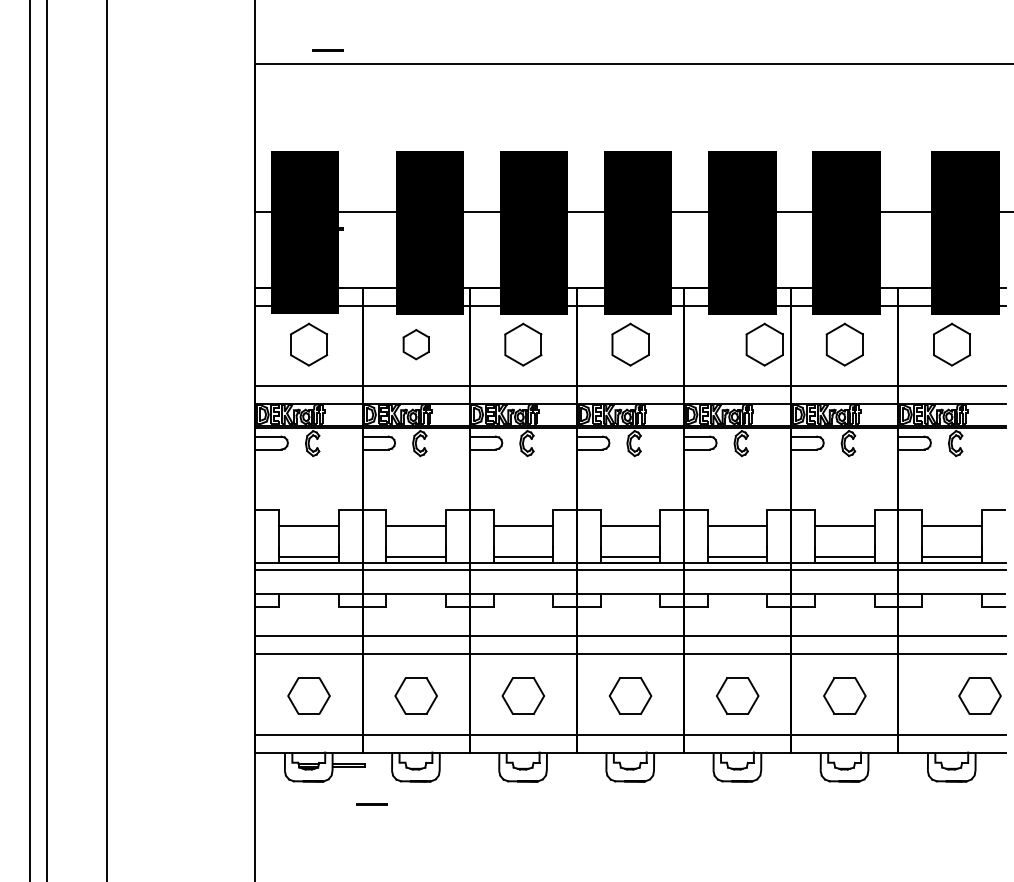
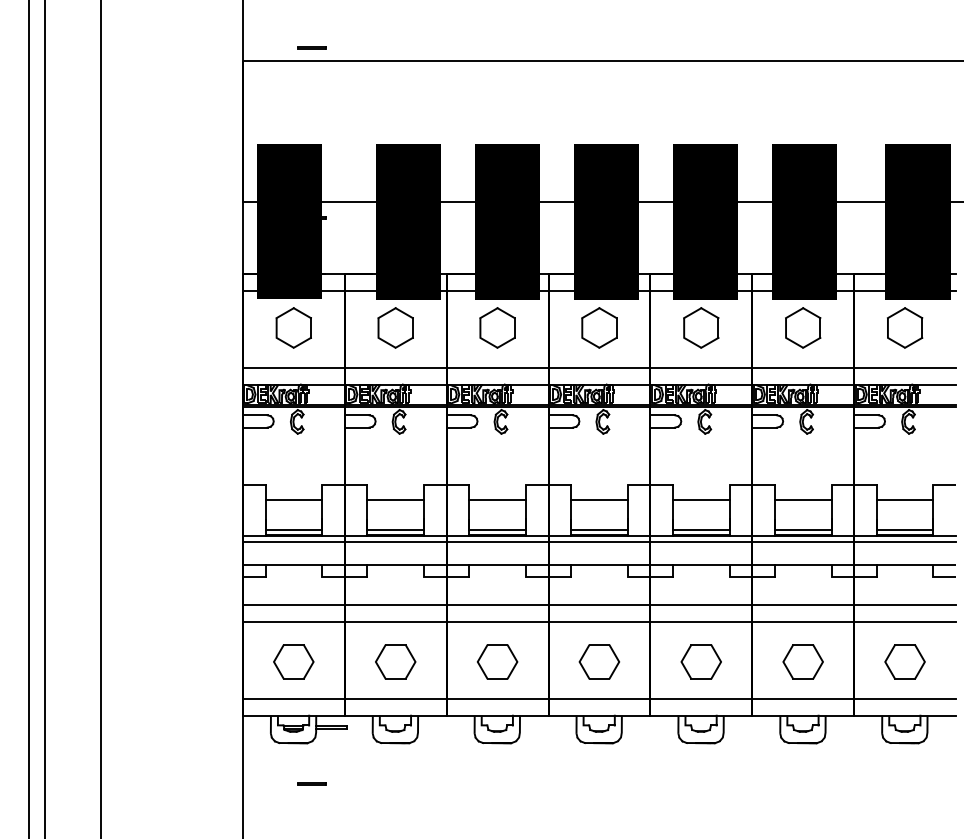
part: (416, 344) -> (395, 327), size x1.43
part: (764, 344) -> (701, 327), moved
part: (979, 695) -> (904, 661), moved
line: (371, 804) -> (311, 784), moved

